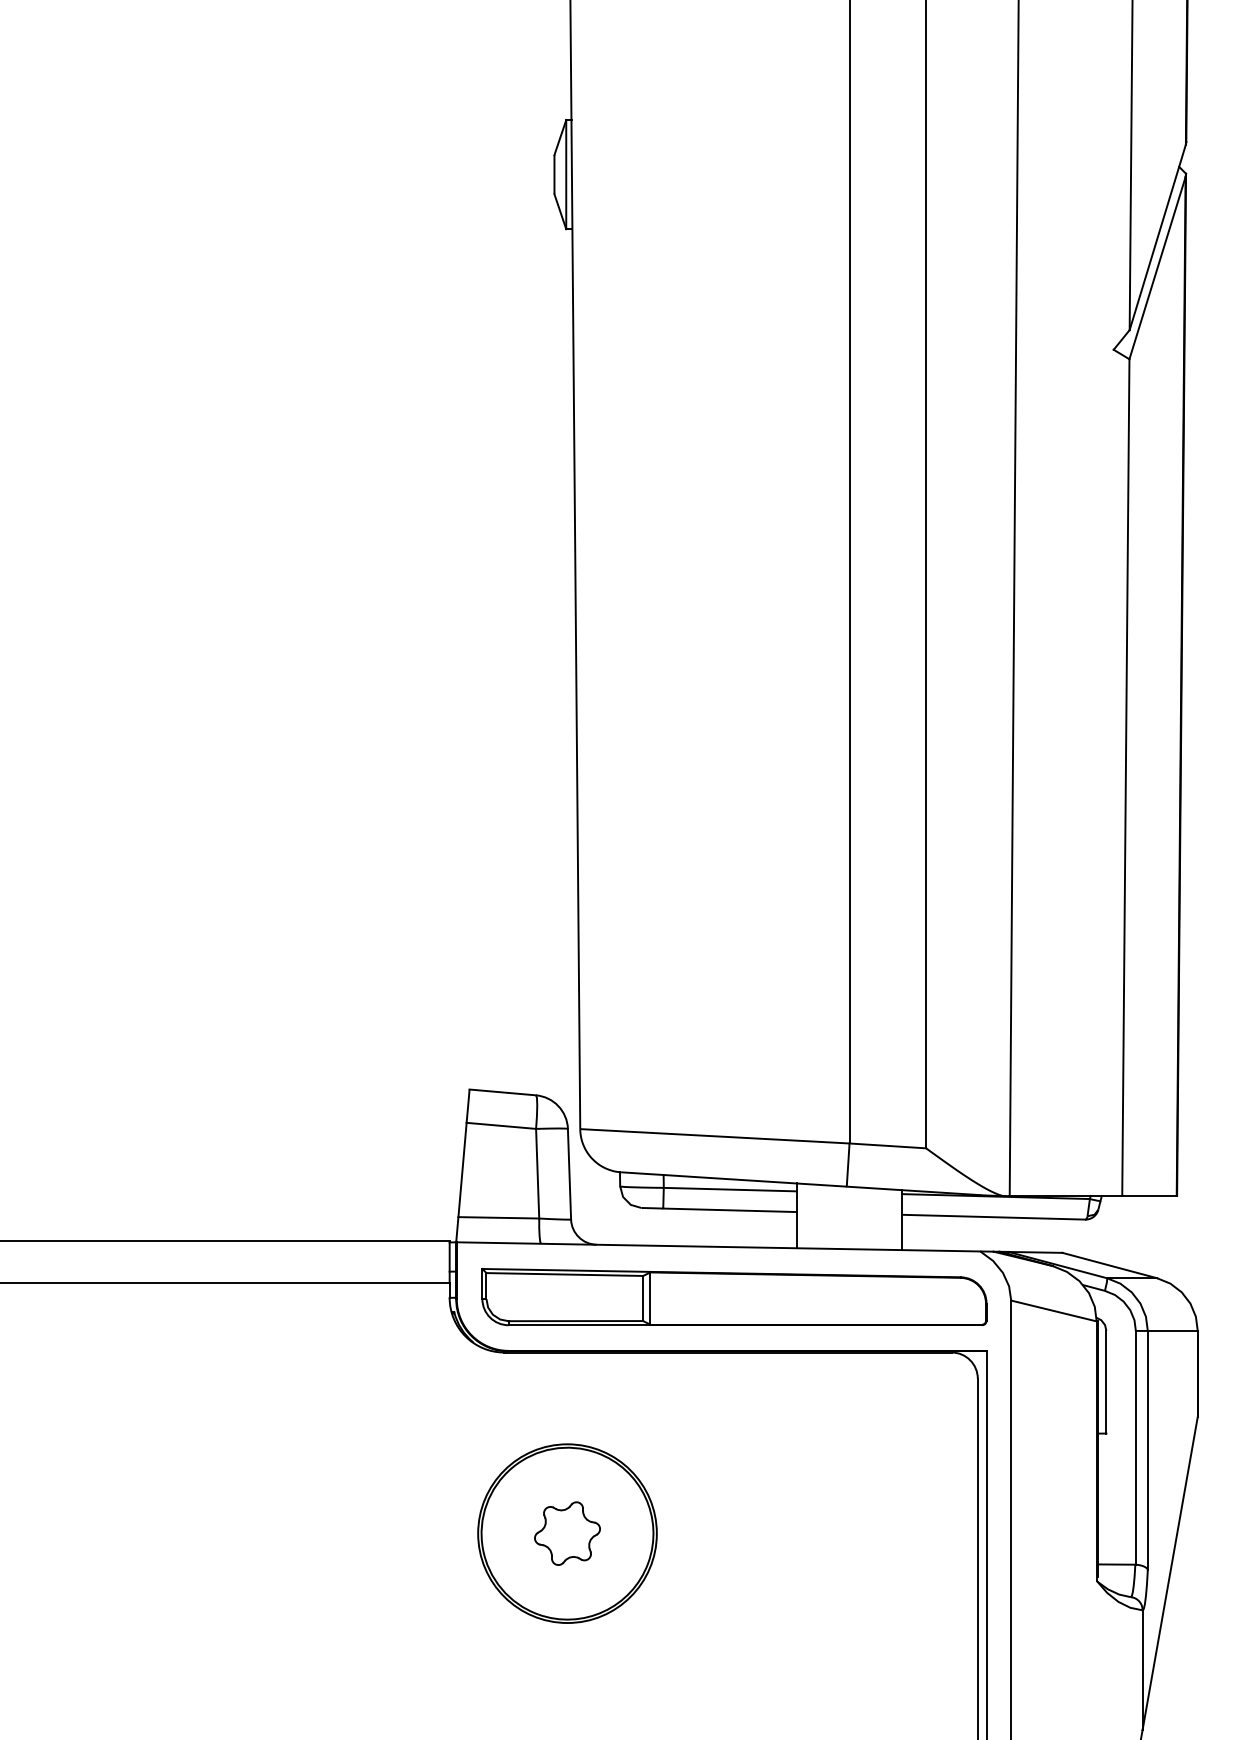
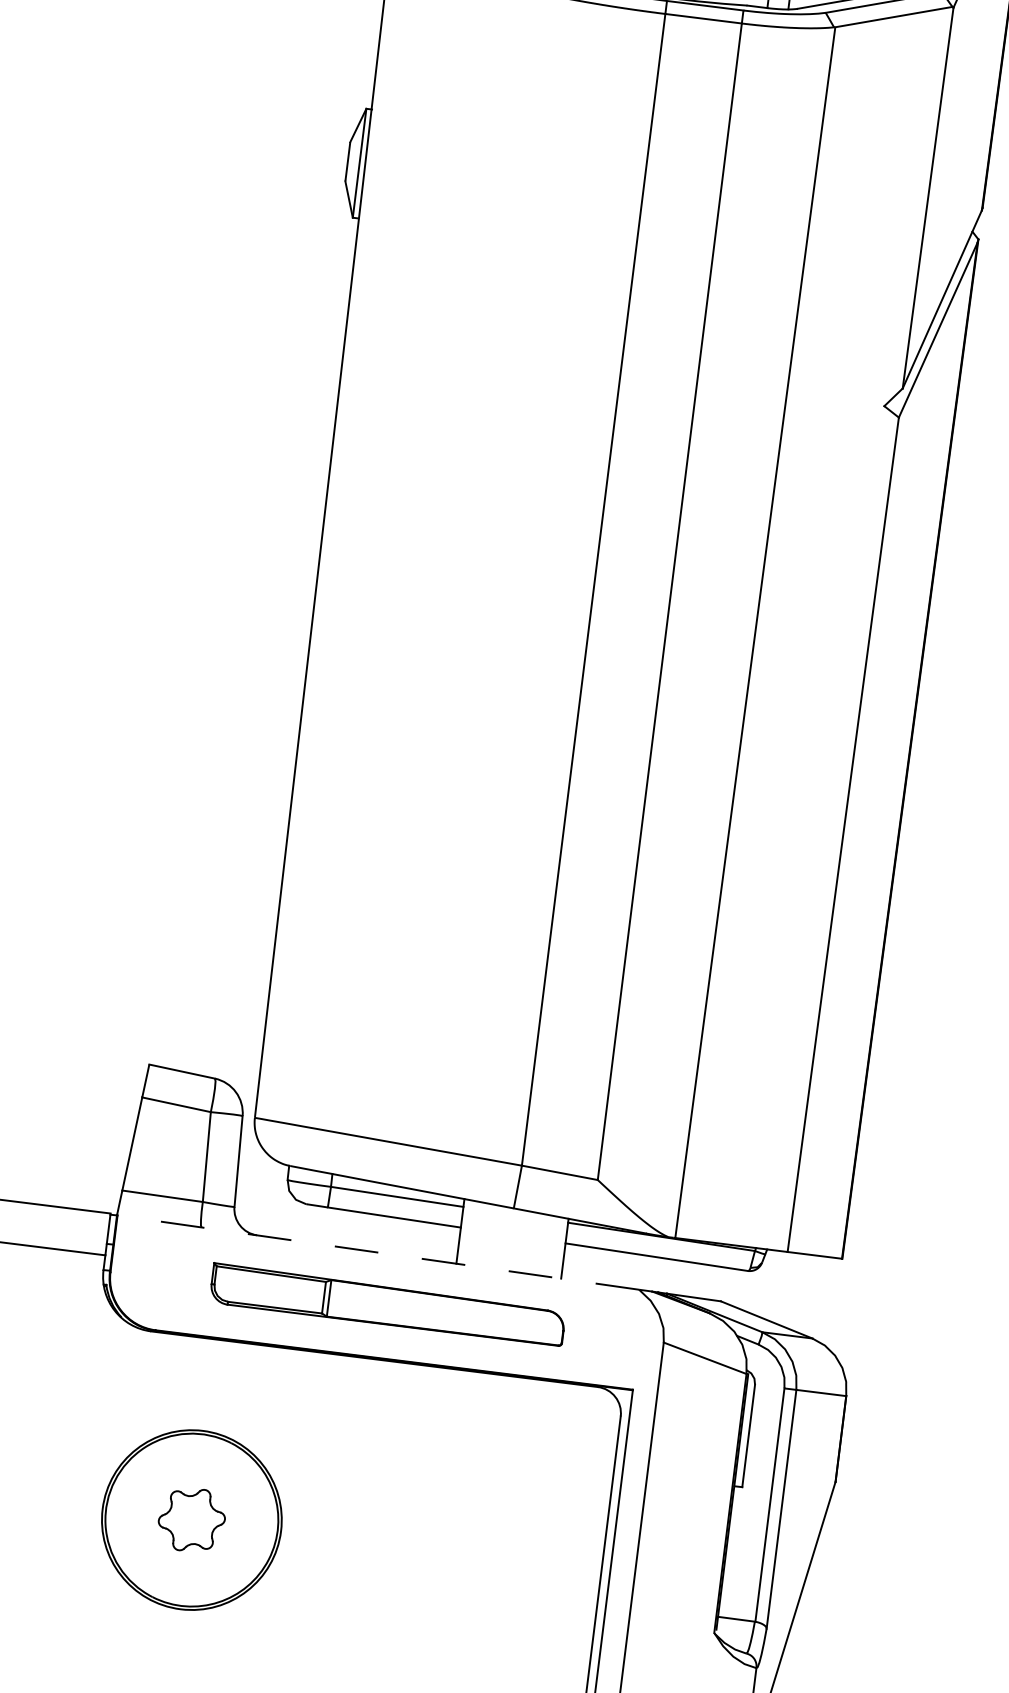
line: (718, 1246) -> (378, 1252), solid -> dashed
part: (734, 1296) -> (388, 1304), size x0.7

